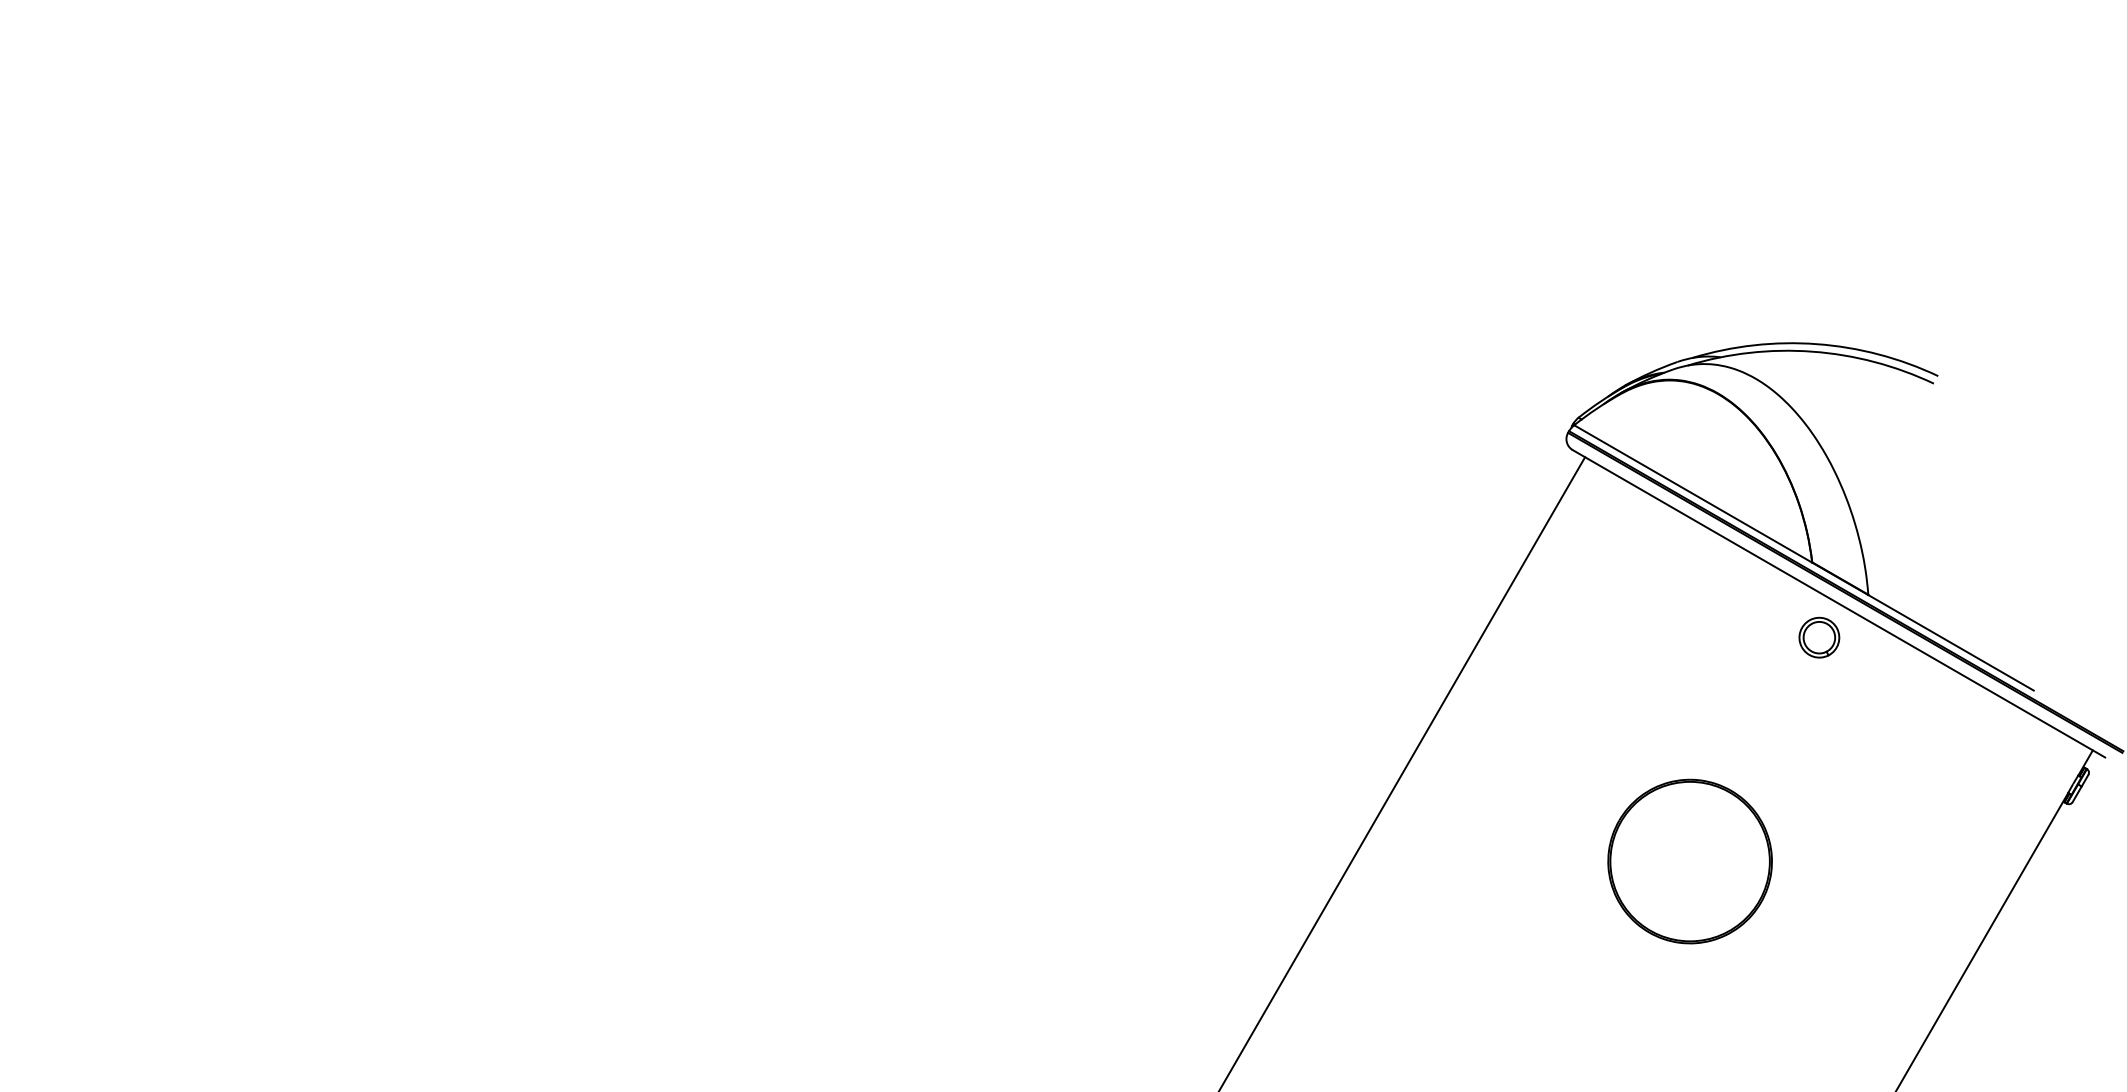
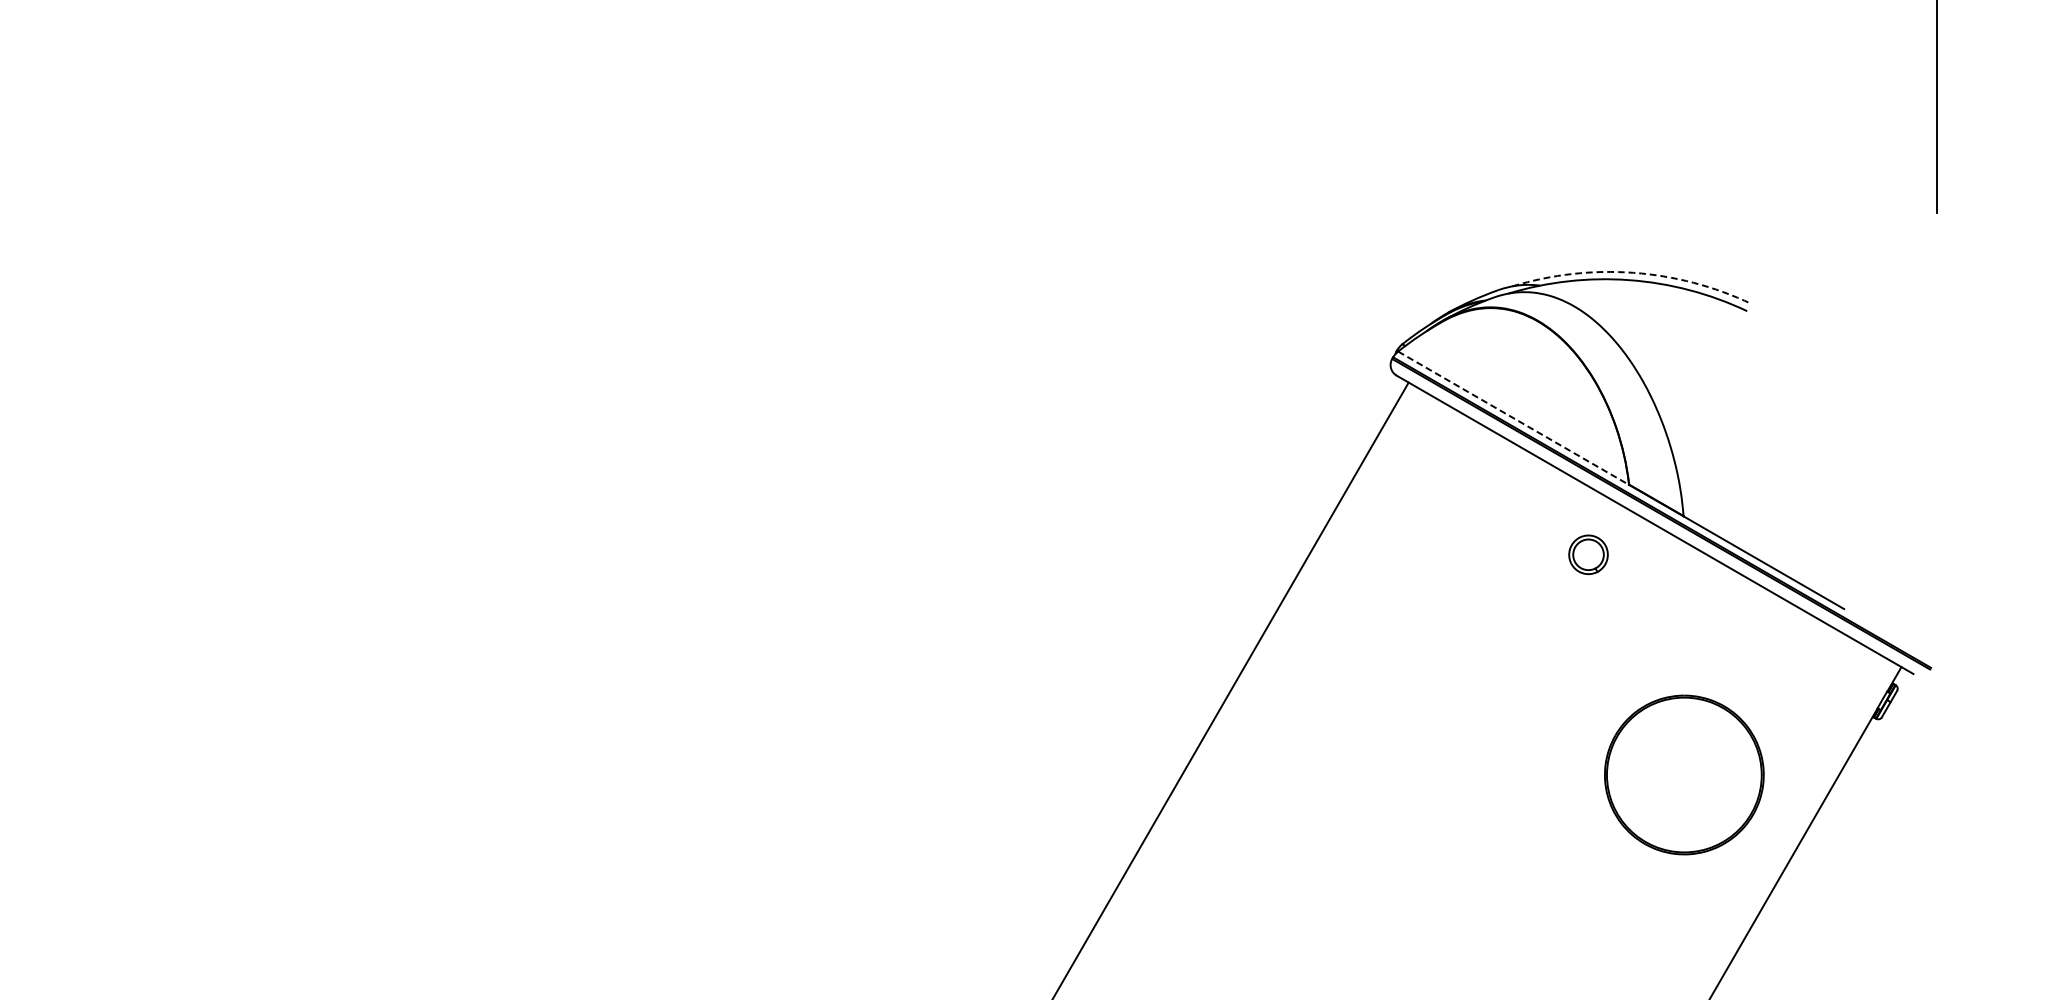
arc: (1816, 344) -> (1633, 273), solid -> dashed
line: (1693, 494) -> (1513, 418), solid -> dashed
part: (1819, 637) -> (1588, 554), moved
part: (1689, 861) -> (1683, 774), moved

